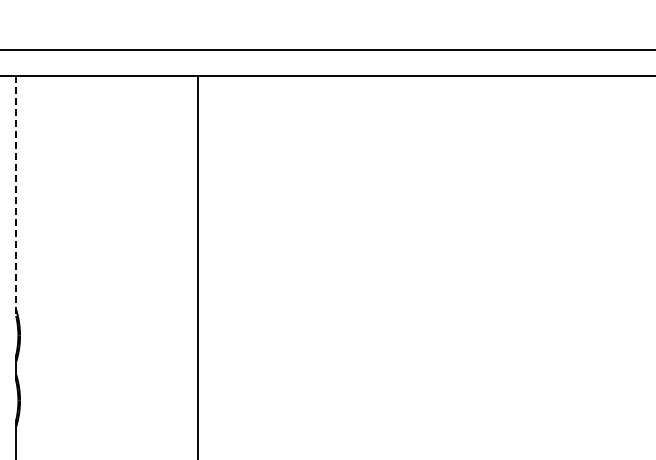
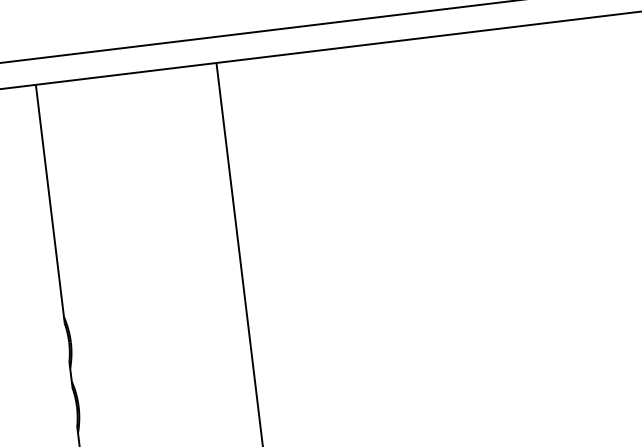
line: (16, 196) -> (50, 204), dashed -> solid

